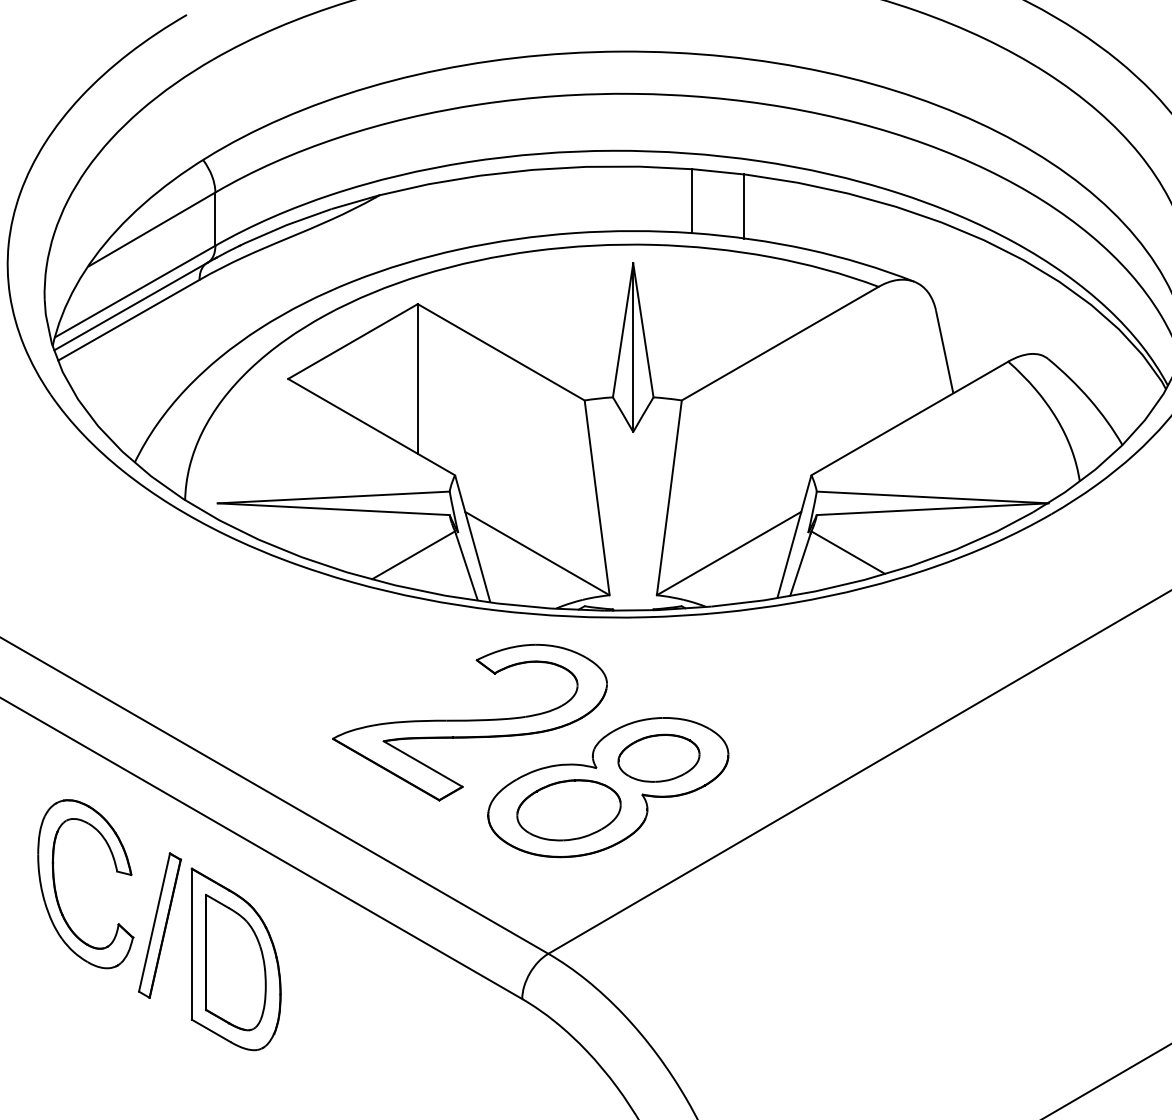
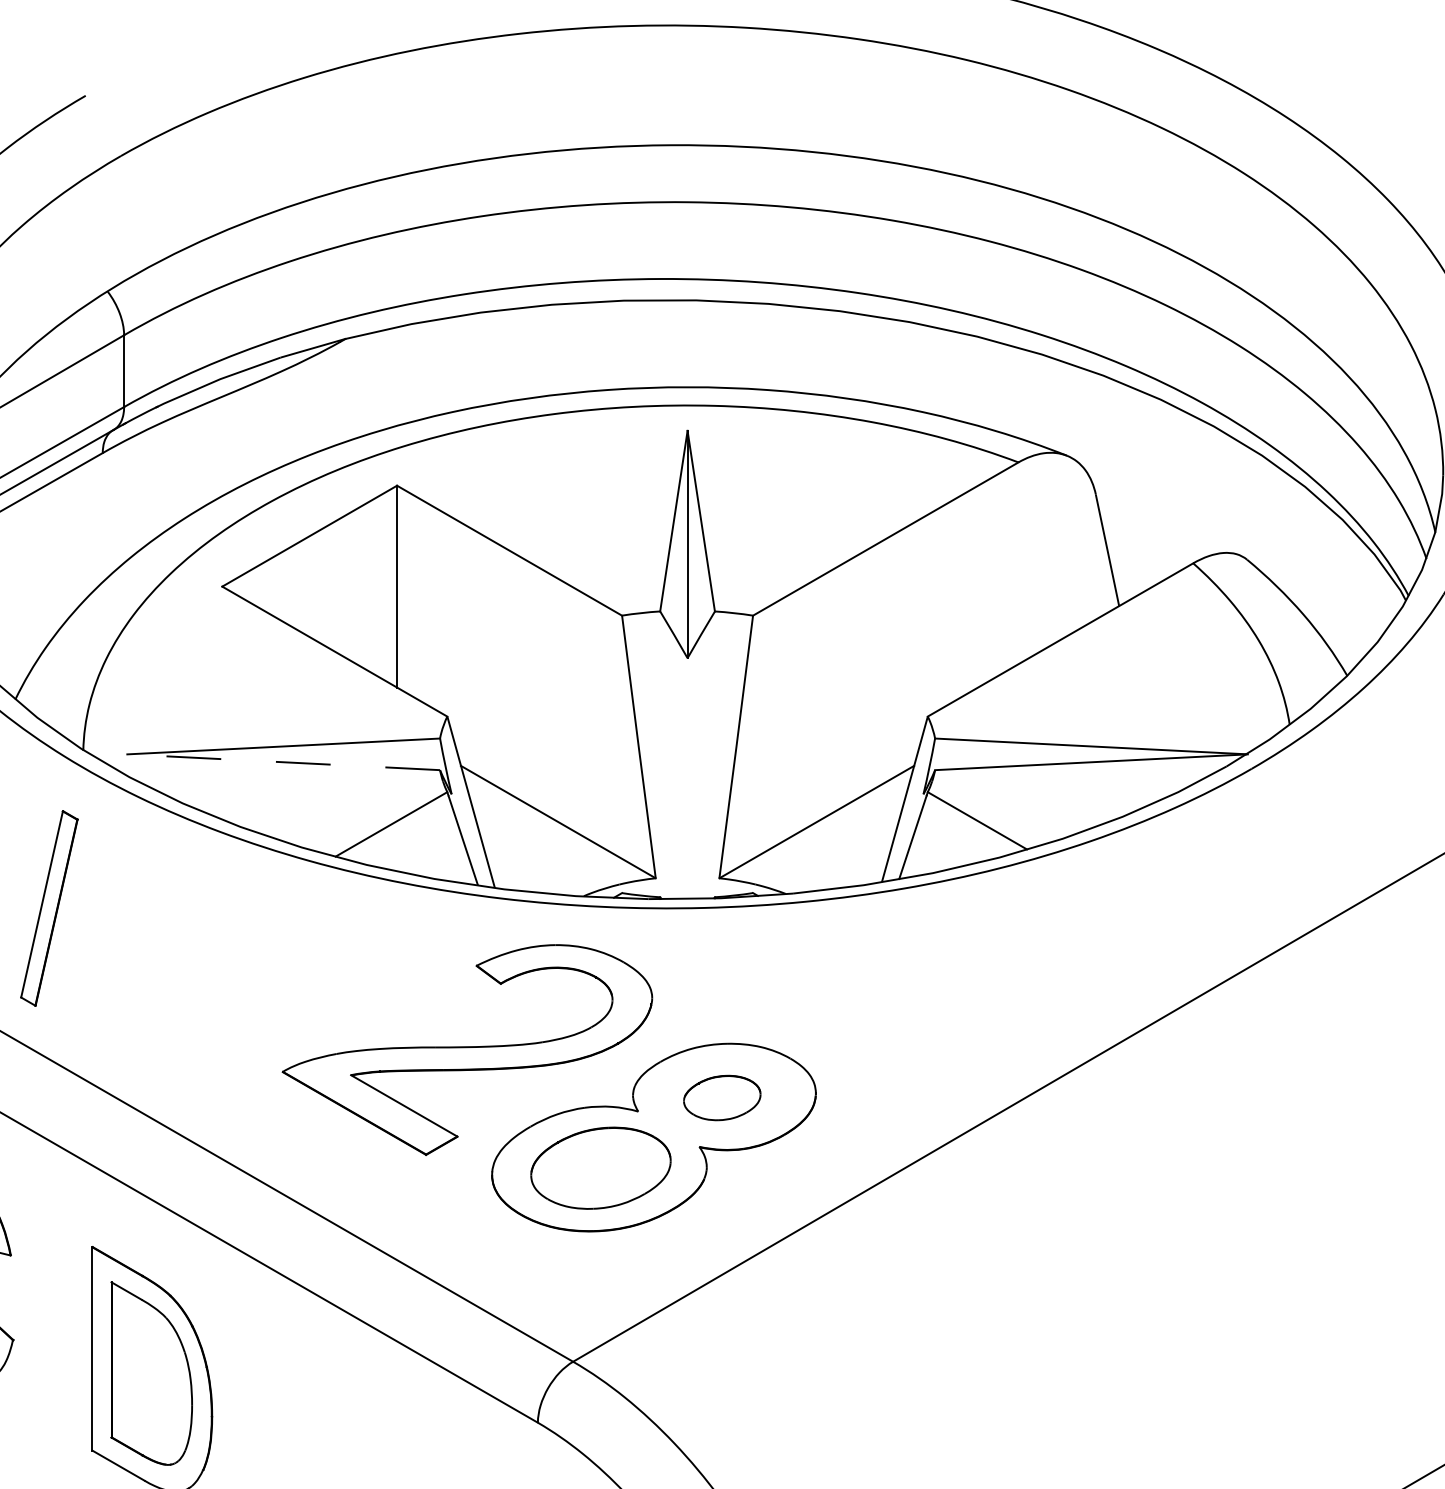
line: (692, 201) -> (767, 347), removed
line: (744, 206) -> (837, 354), removed
line: (333, 509) -> (283, 762), solid -> dashed
part: (658, 757) -> (721, 1097), size x0.7
part: (159, 925) -> (48, 908), moved

